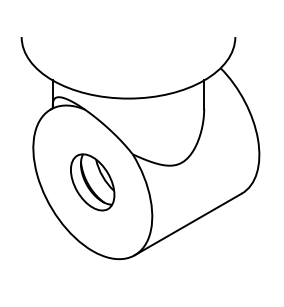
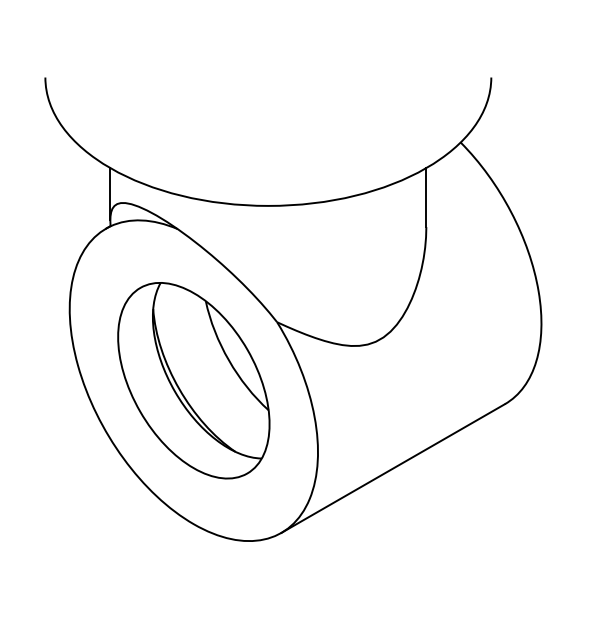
part: (92, 182) -> (193, 381), size x1.67

